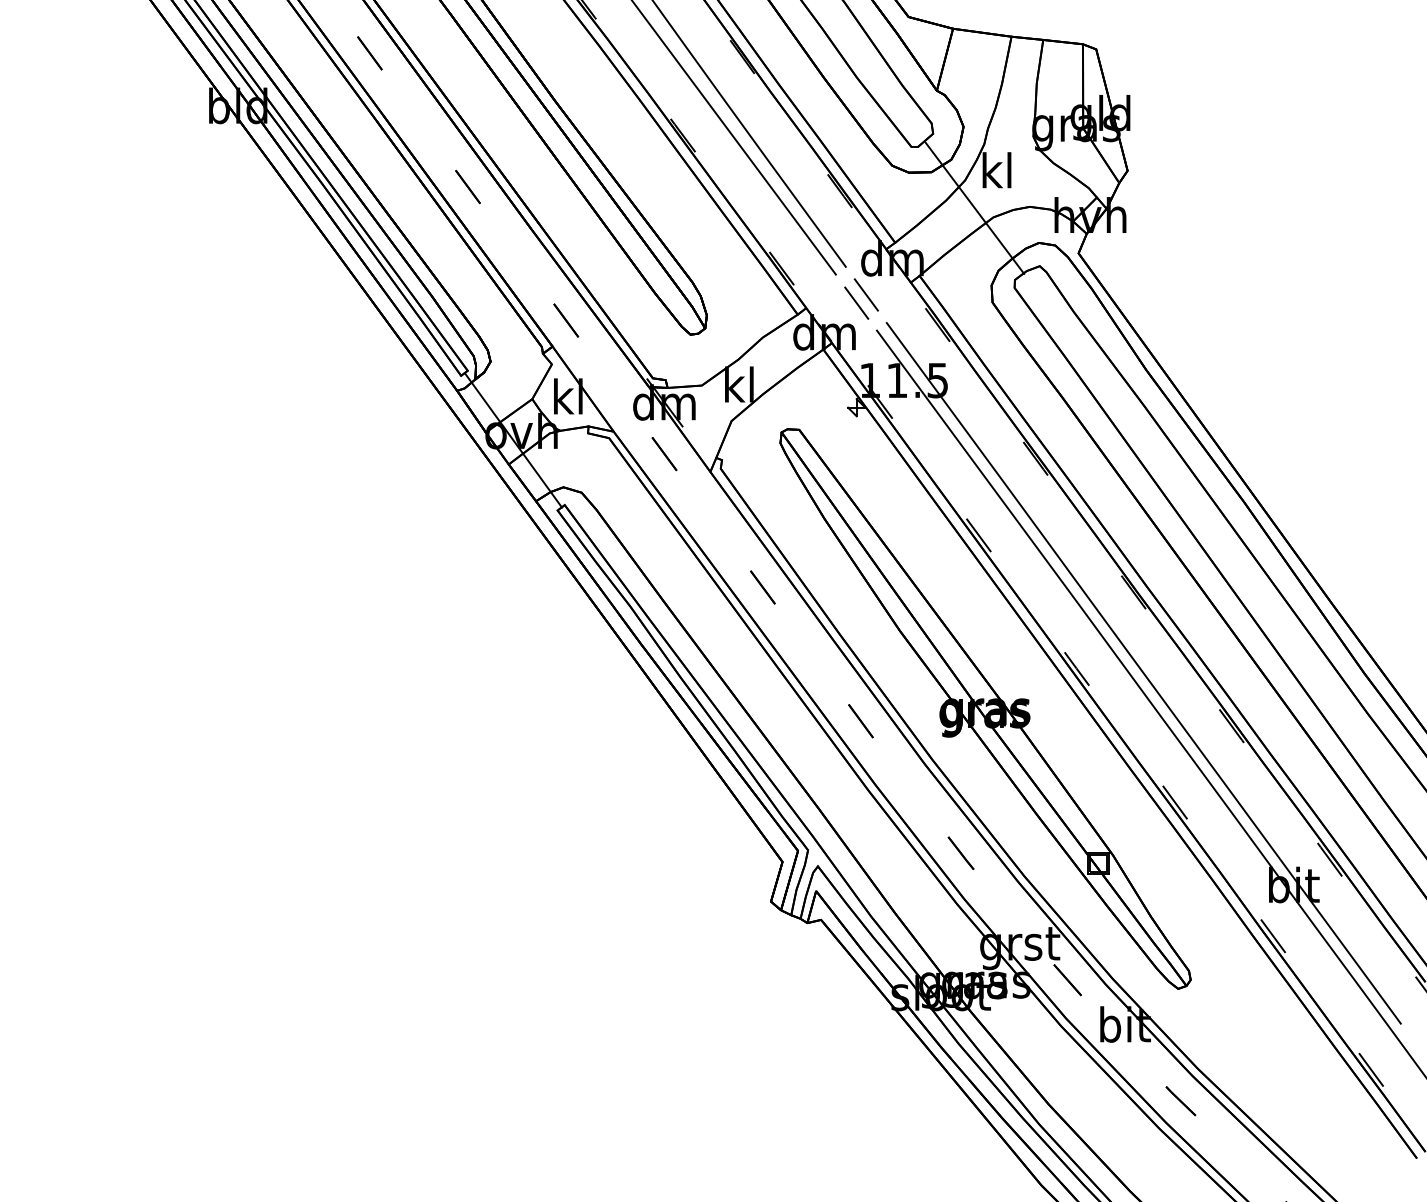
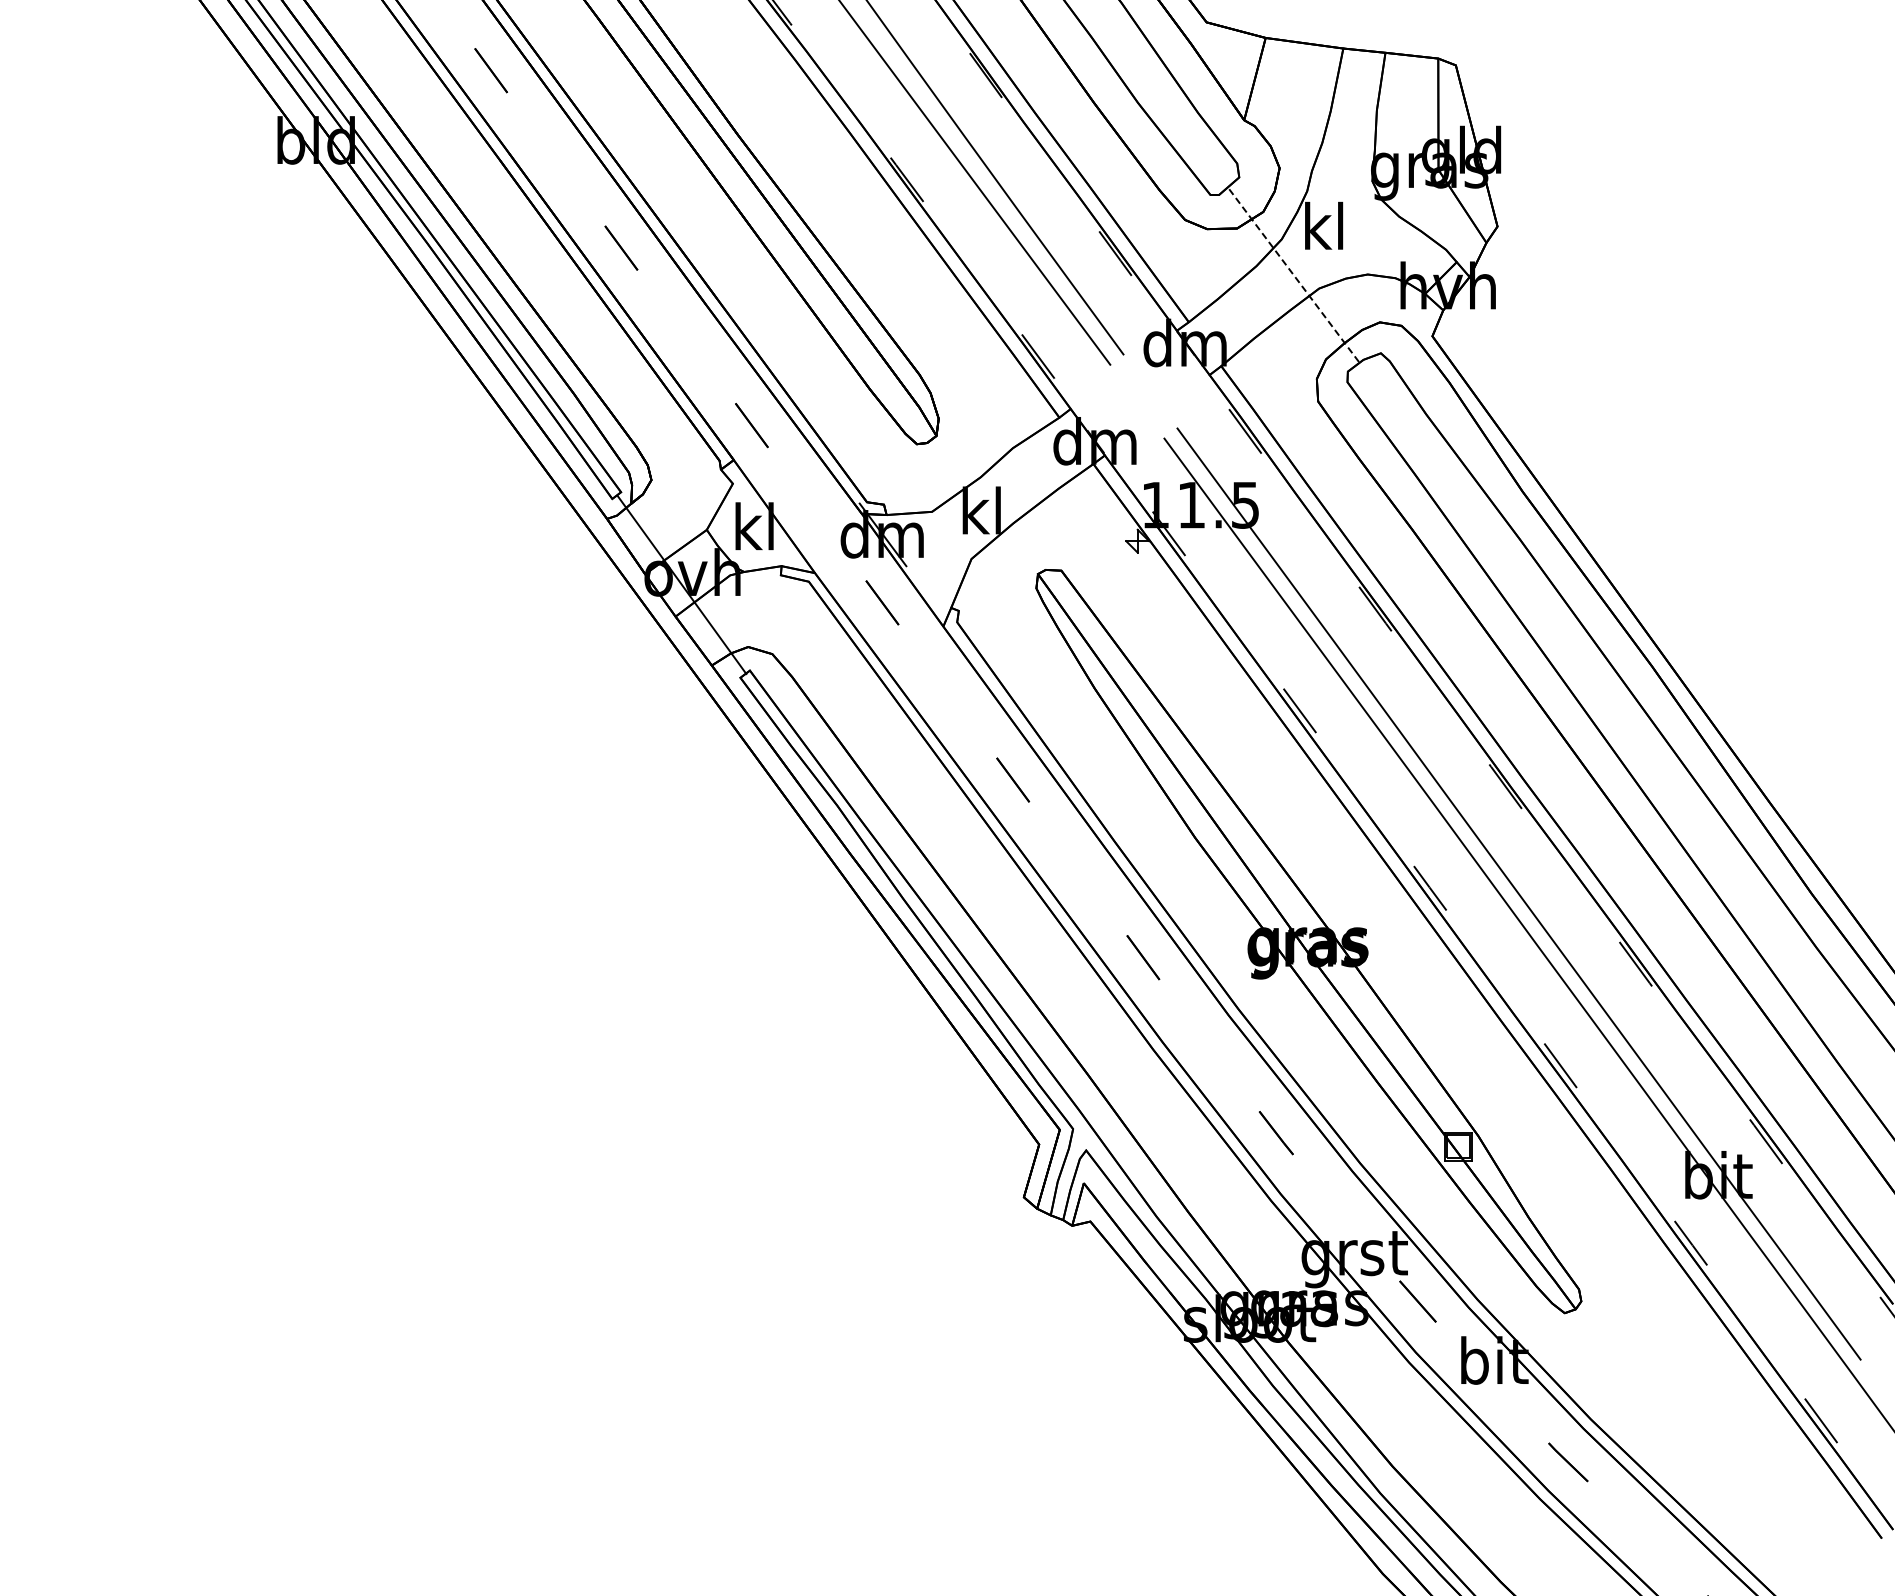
line: (974, 208) -> (1294, 276), solid -> dashed
line: (866, 294) -> (1150, 391), removed
line: (856, 303) -> (1137, 402), removed

